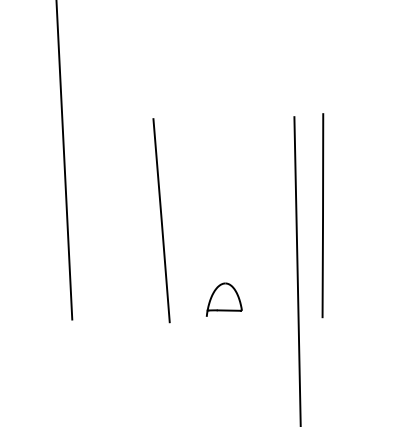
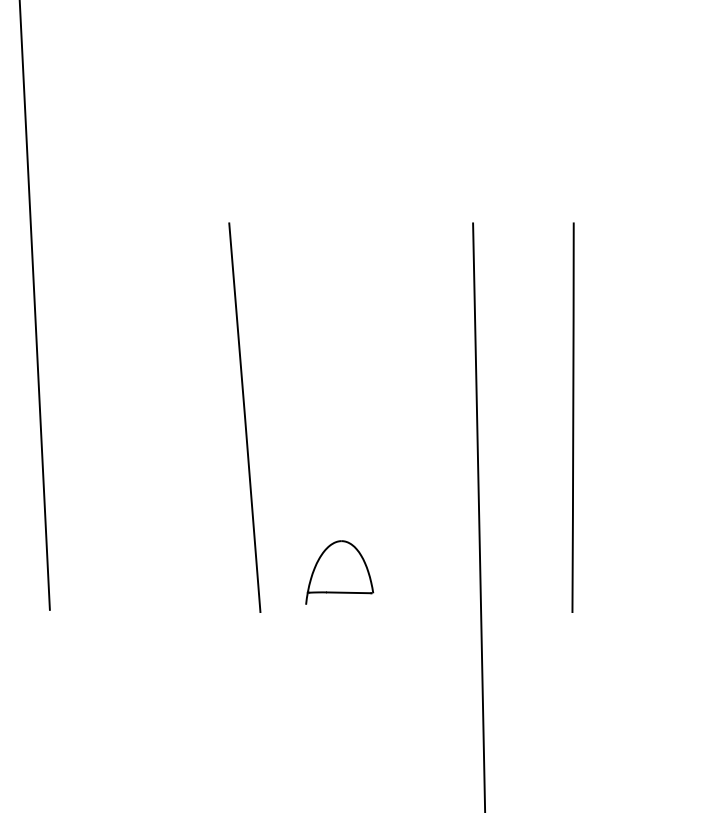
line: (322, 215) -> (572, 417), moved
line: (161, 220) -> (244, 417), moved

